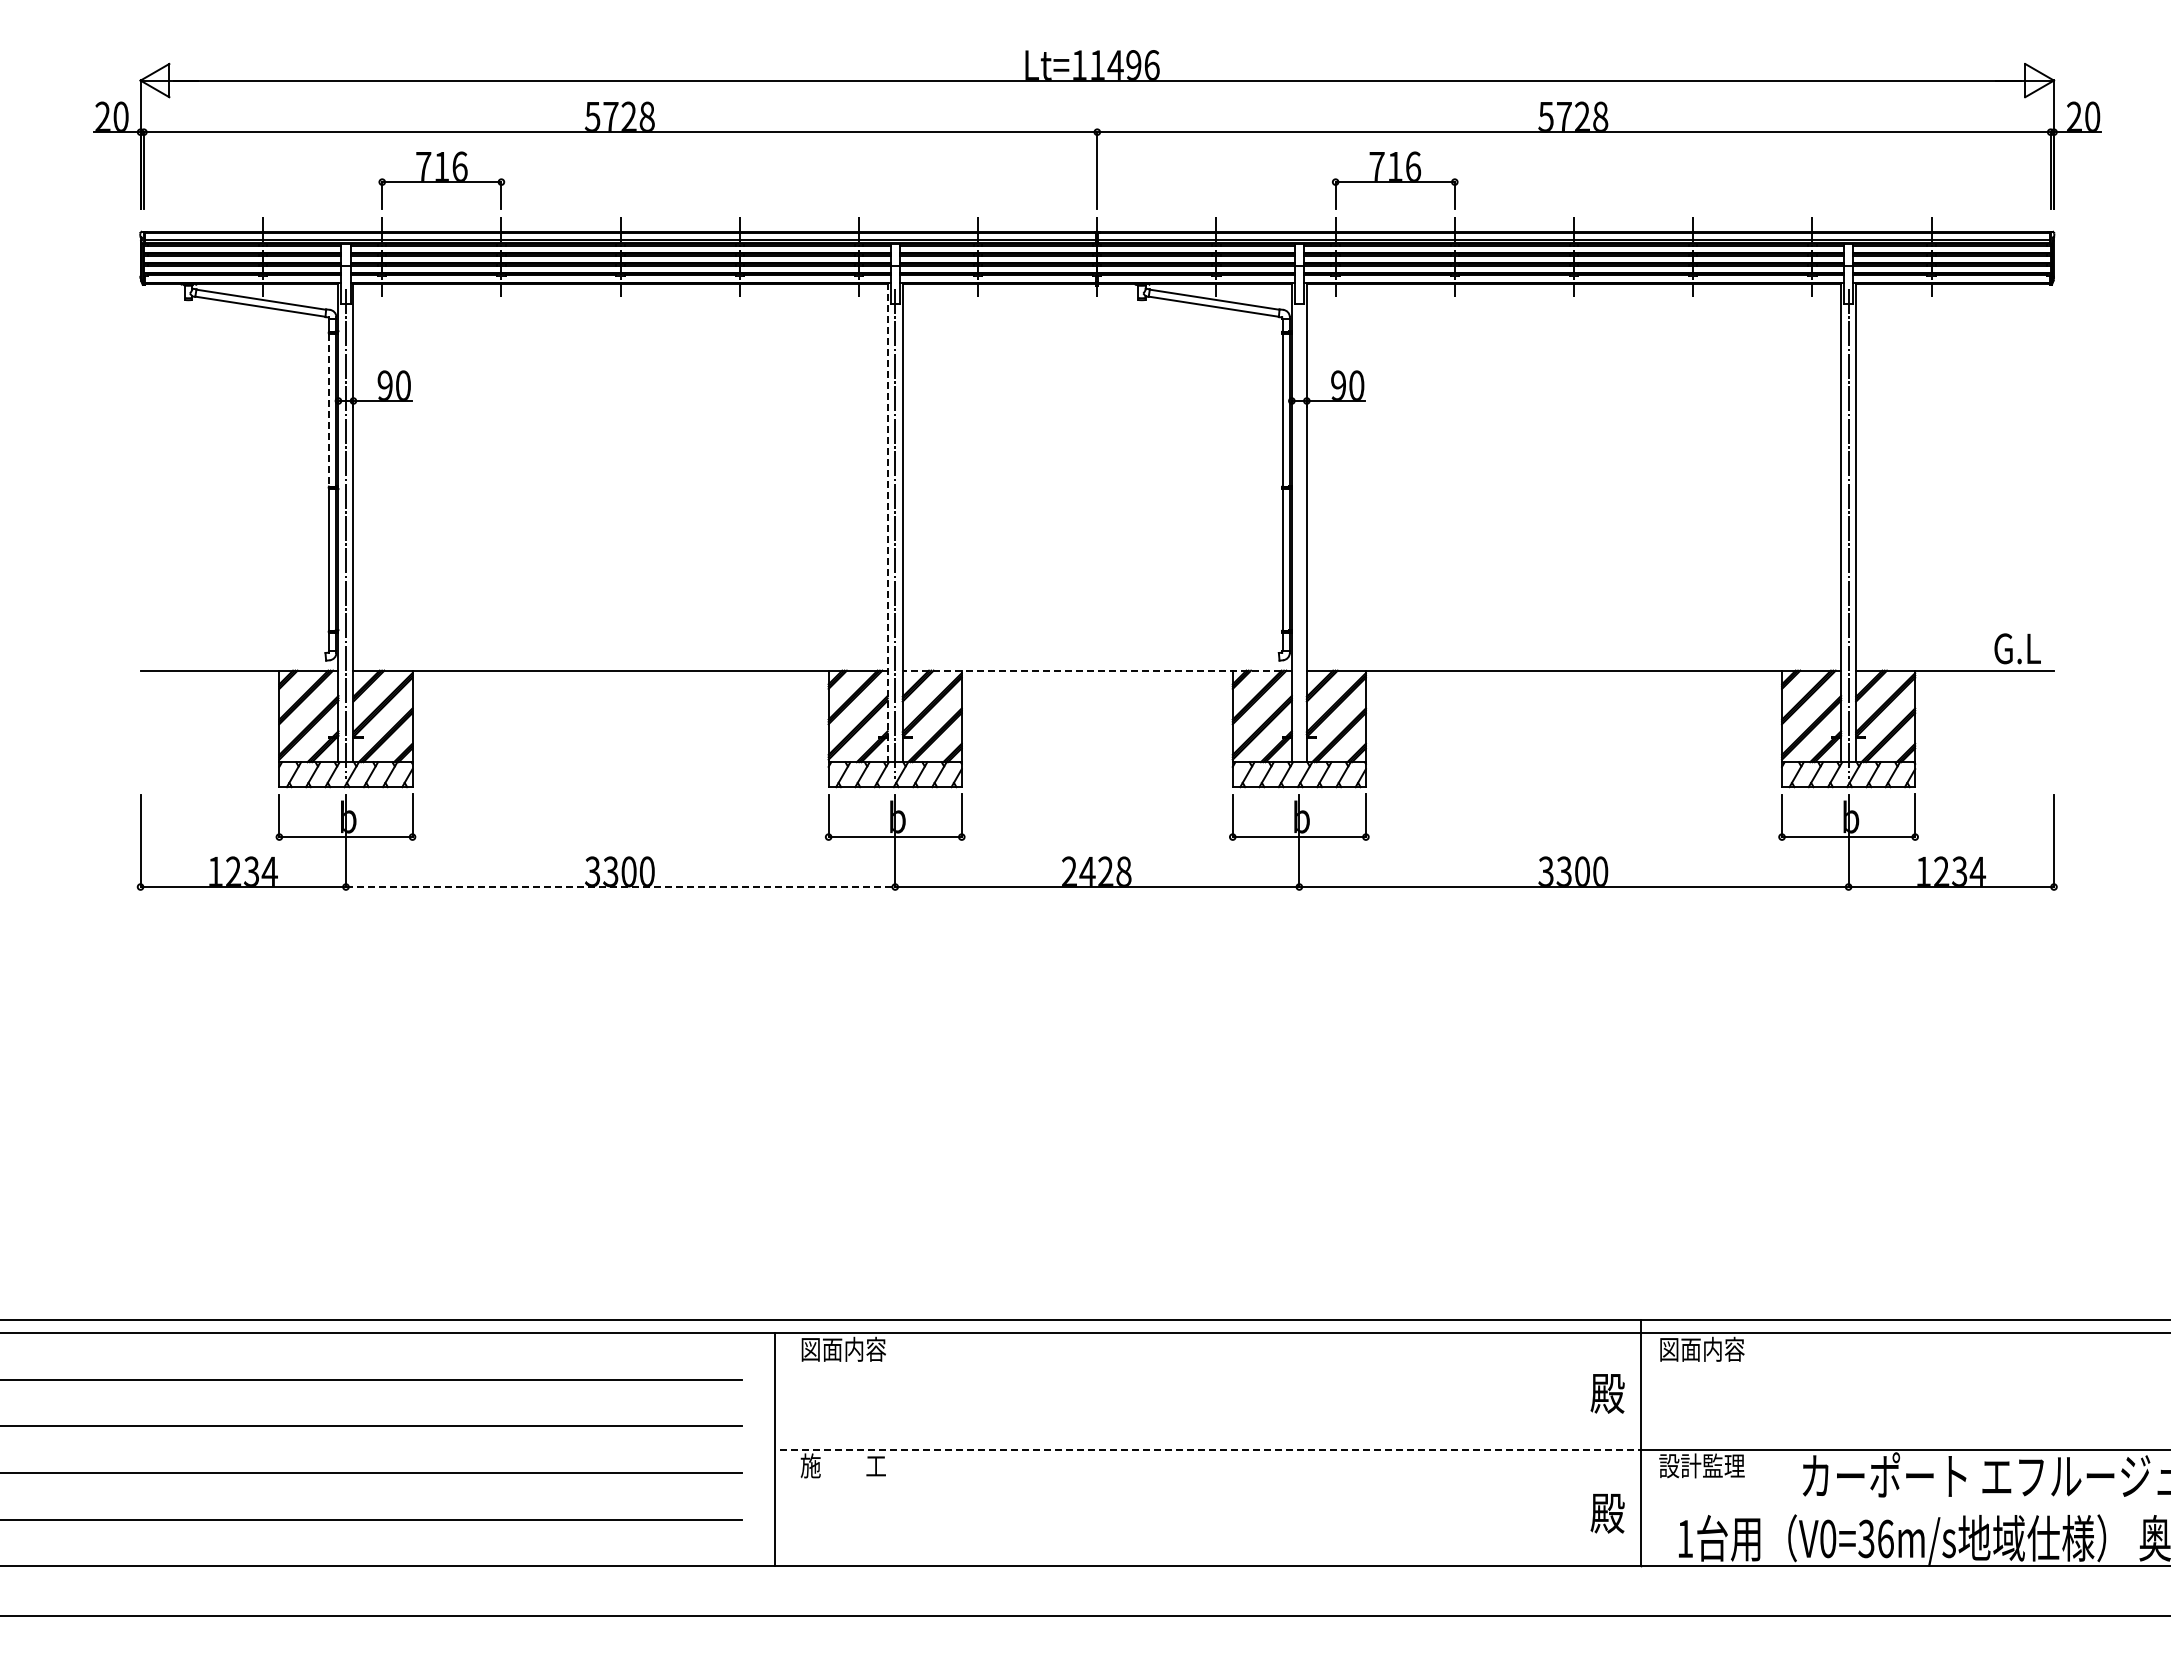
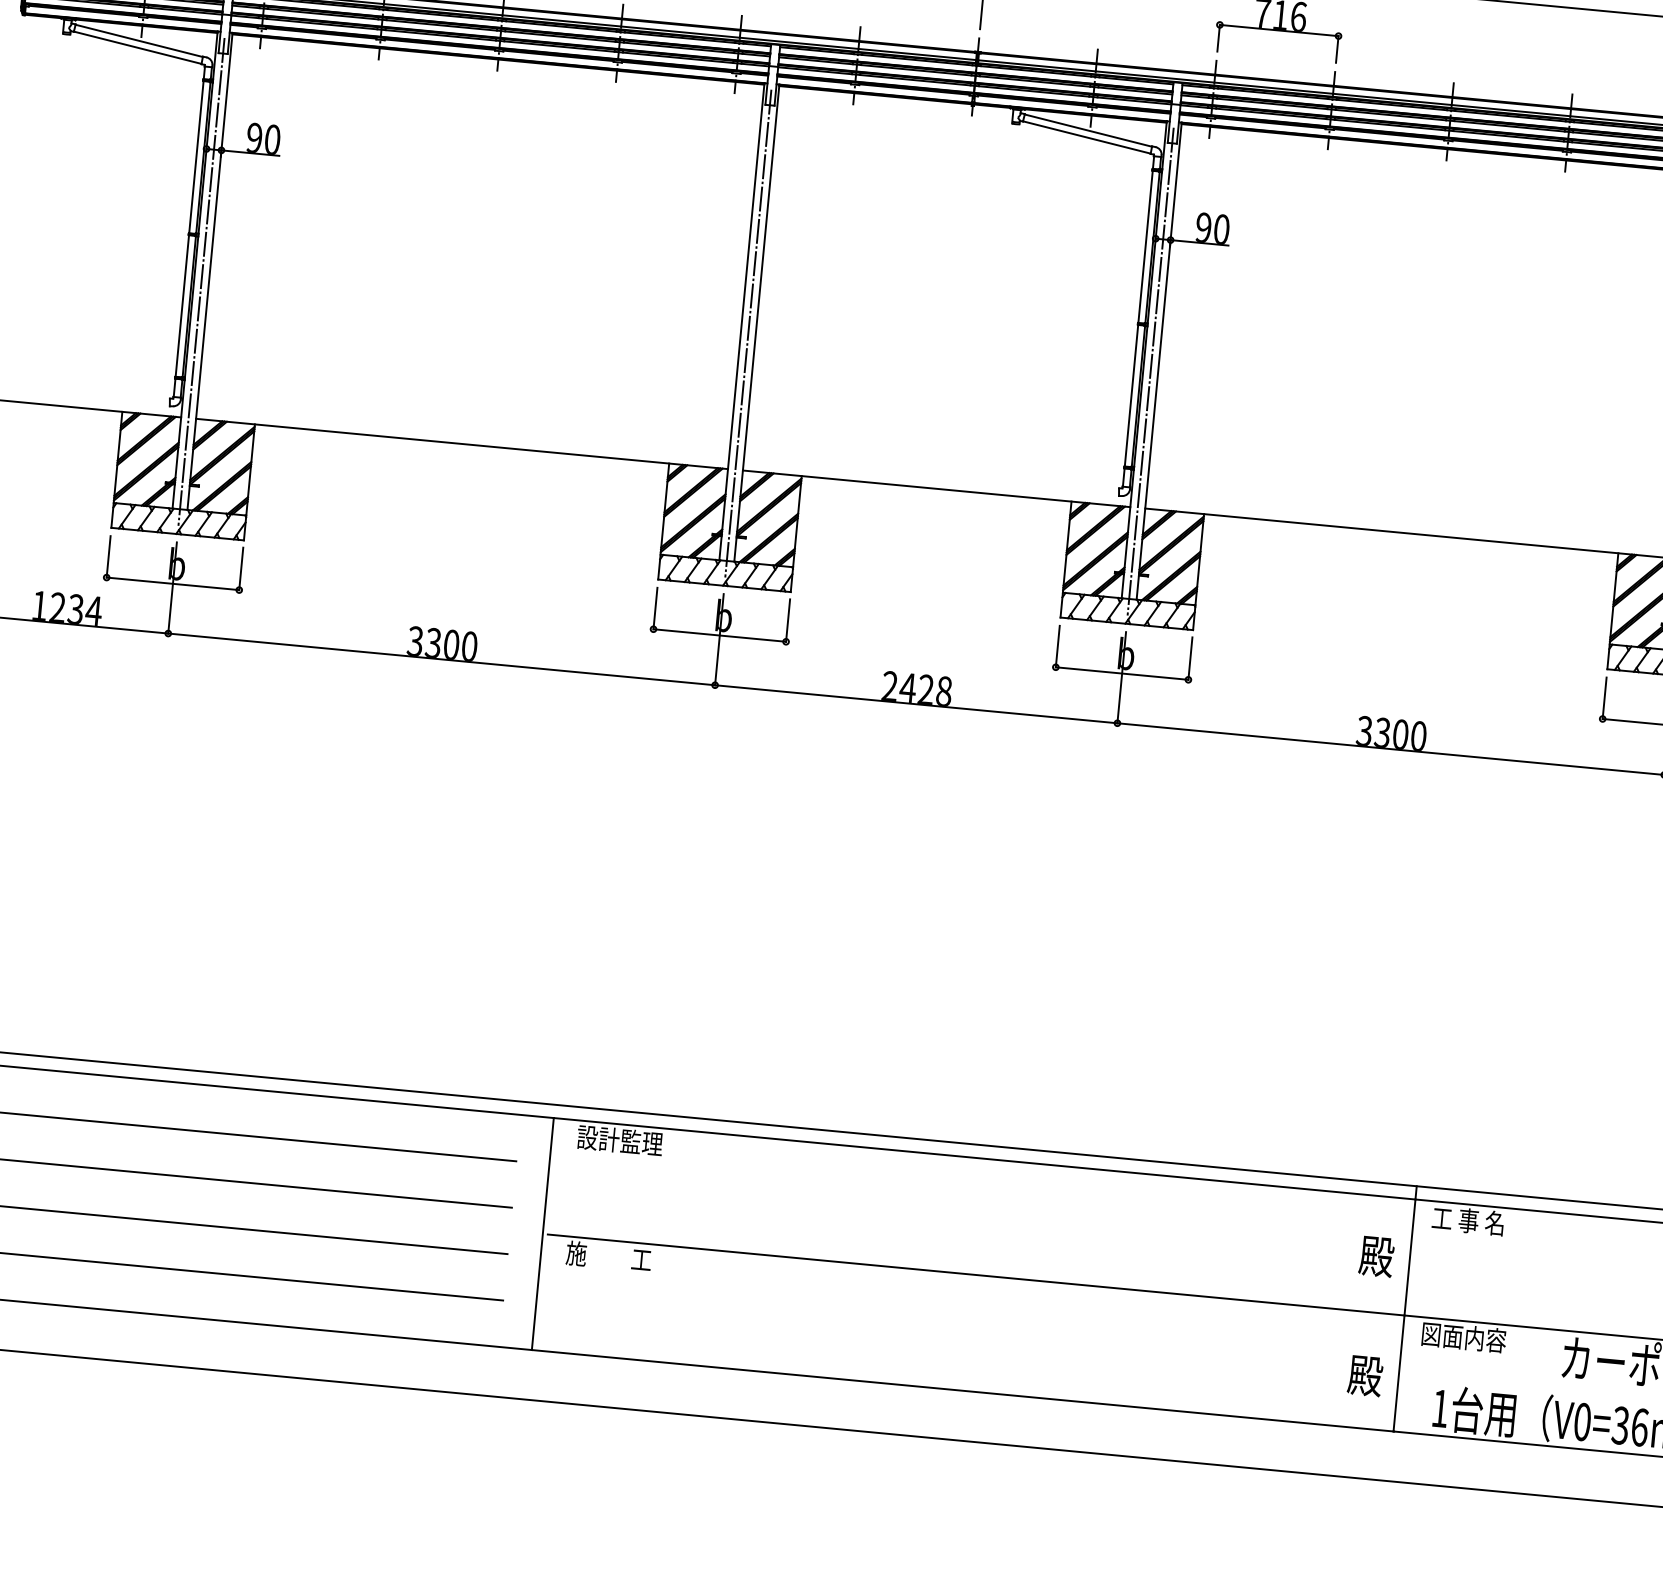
line: (329, 410) -> (196, 157), dashed -> solid
line: (887, 522) -> (741, 321), dashed -> solid
line: (1299, 533) -> (1150, 371), added
line: (1097, 670) -> (936, 488), dashed -> solid
line: (620, 887) -> (441, 659), dashed -> solid
text: (843, 1348) -> (620, 1139), 図面内容 -> 設計監理
text: (1701, 1348) -> (1474, 1220), 図面内容 -> 工 事 名
line: (1211, 1449) -> (977, 1274), dashed -> solid
text: (1701, 1465) -> (1463, 1337), 設計監理 -> 図面内容

